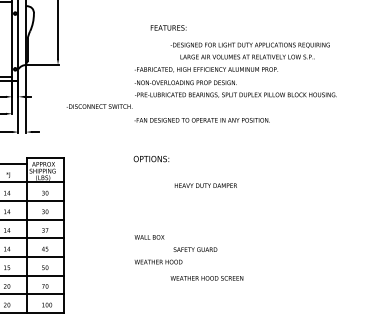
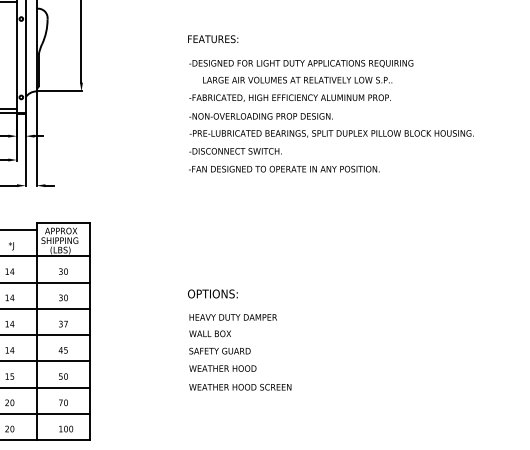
text: (168, 27) -> (212, 38), moved
text: (249, 50) -> (300, 70), moved
text: (99, 106) -> (235, 151), moved
text: (151, 158) -> (212, 293), moved
text: (205, 185) -> (232, 317), moved
text: (195, 249) -> (219, 350), moved
text: (206, 278) -> (239, 387), moved

